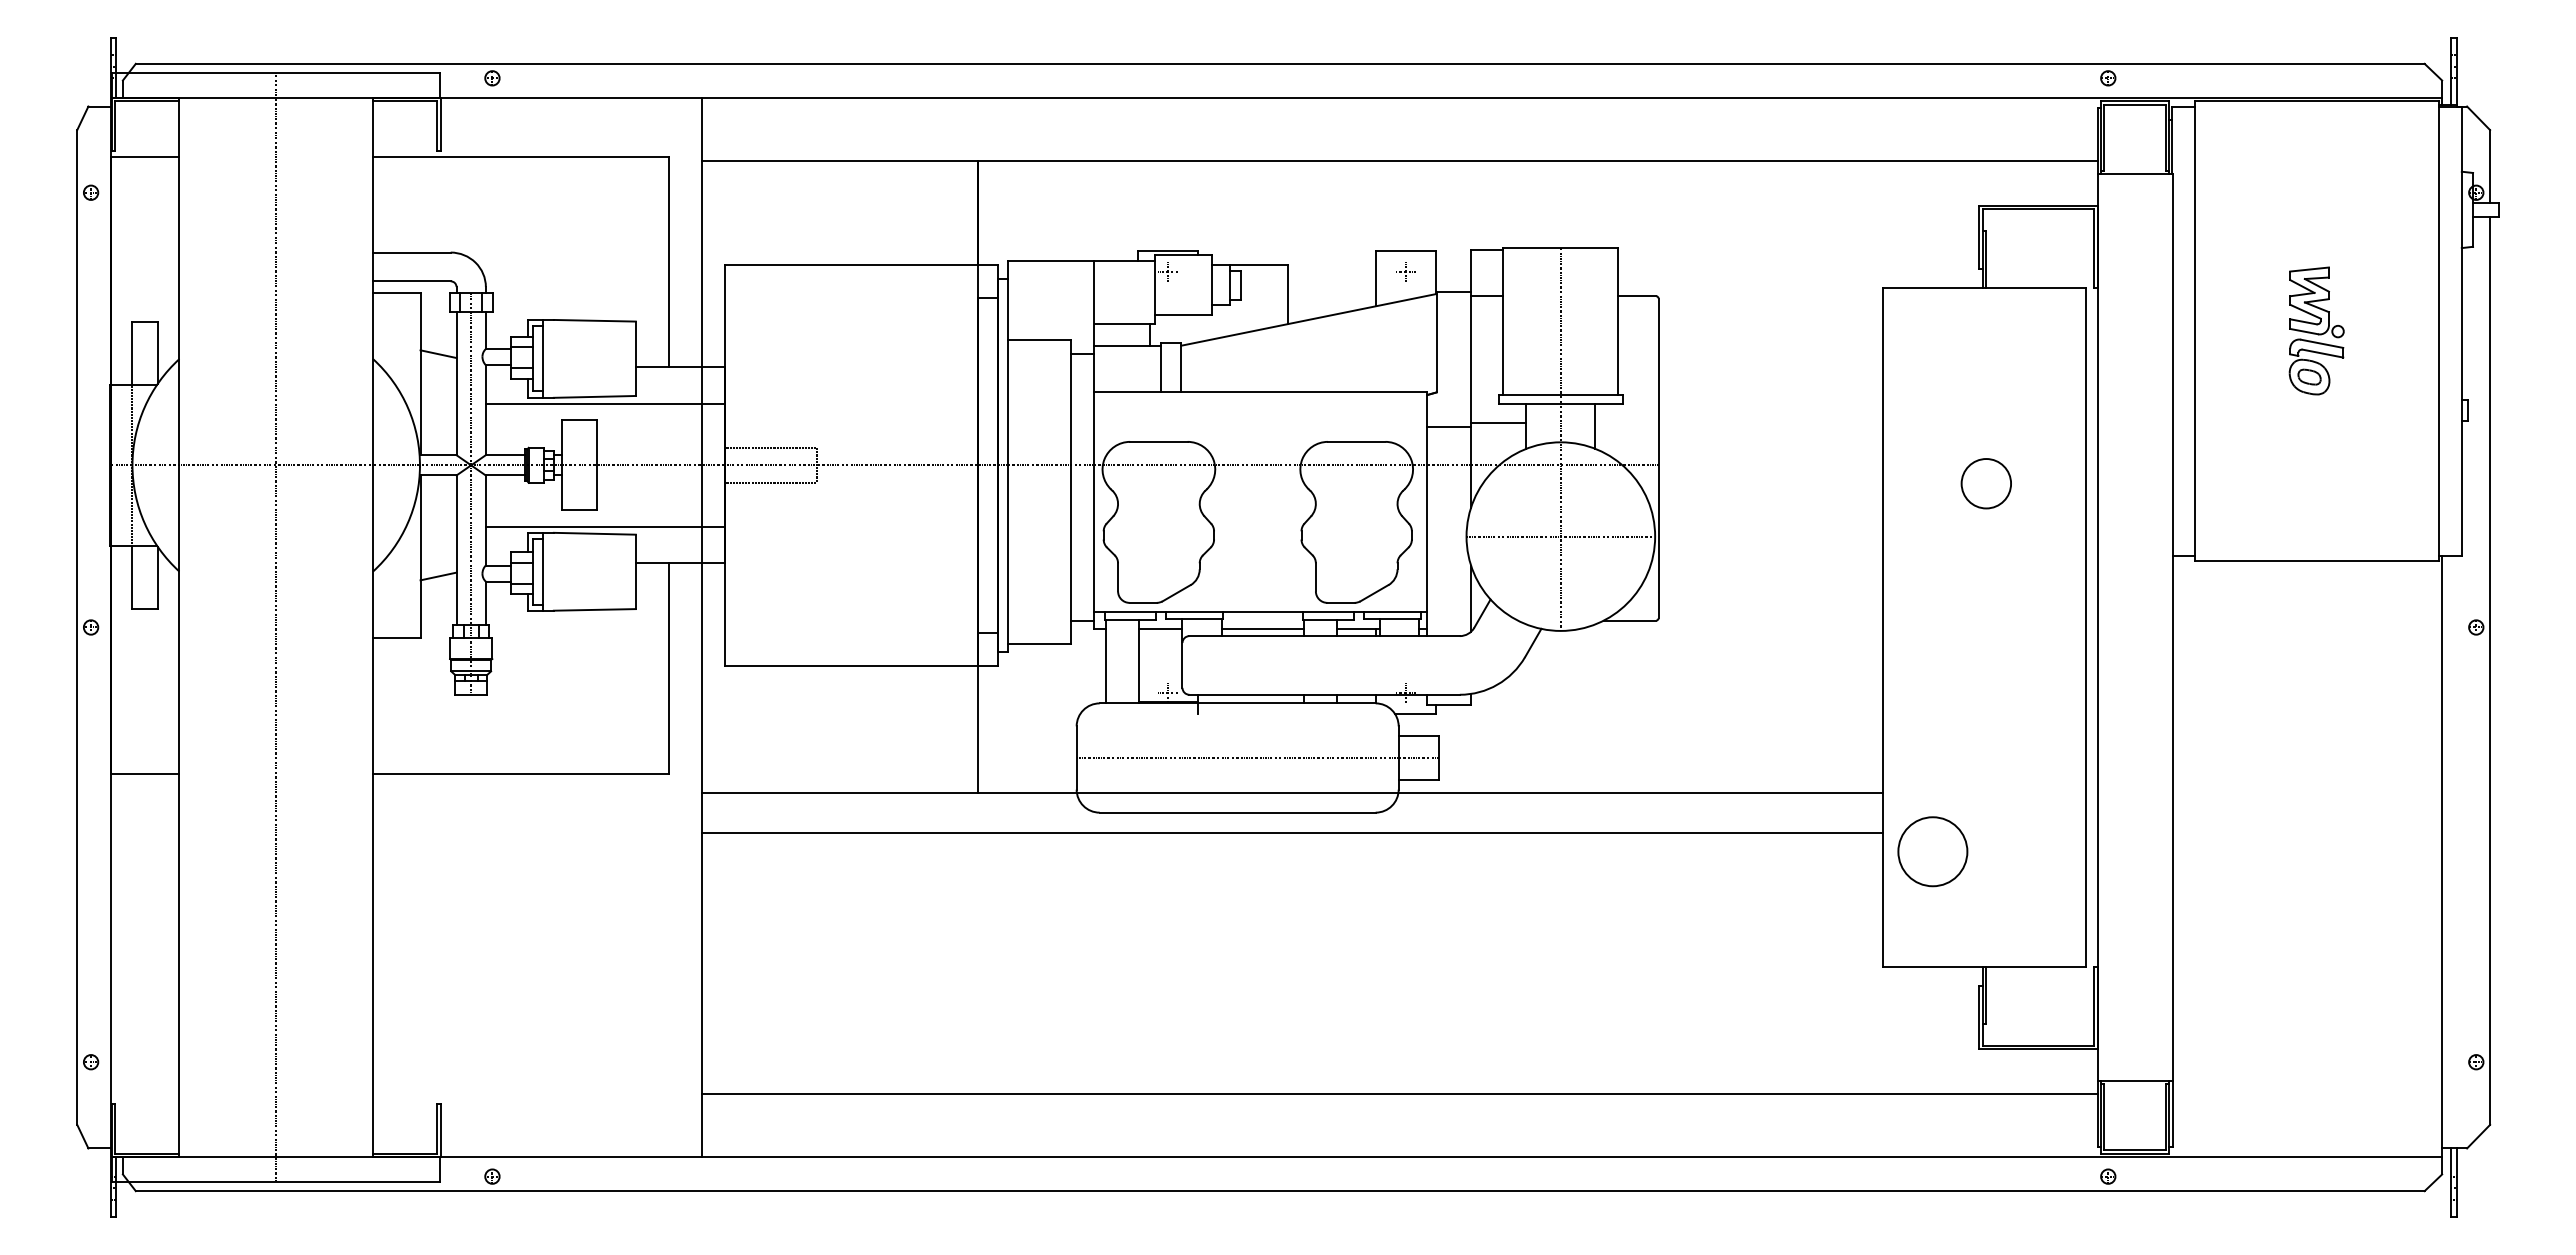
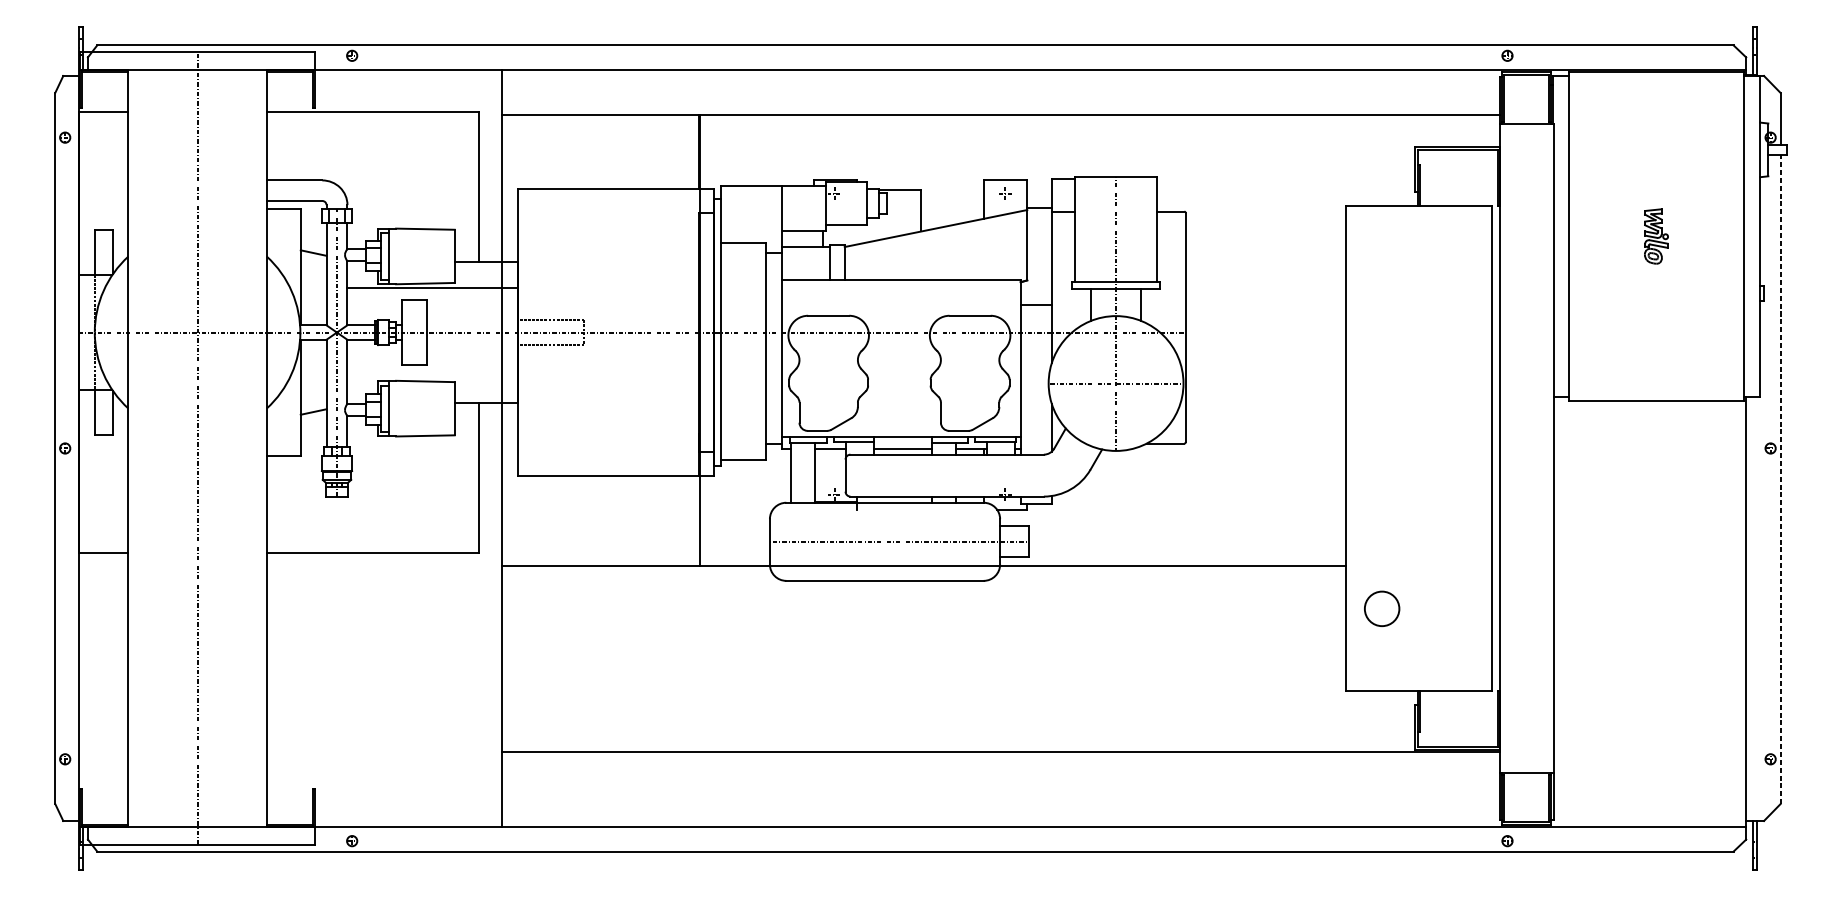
part: (2316, 330) -> (1656, 236), size x0.6
line: (1498, 422) -> (1071, 301), removed
circle: (1985, 483) -> (1419, 345), removed
line: (604, 527) -> (432, 377), removed
line: (2490, 670) -> (1780, 479), solid -> dashed
line: (1291, 832) -> (923, 595), removed
circle: (1932, 851) -> (1381, 608), size x0.7
line: (1399, 1093) -> (1000, 751), moved

